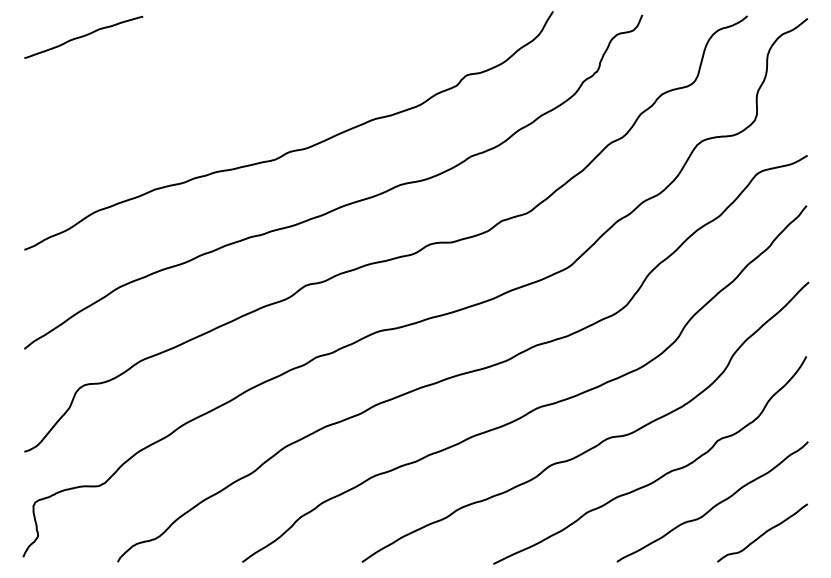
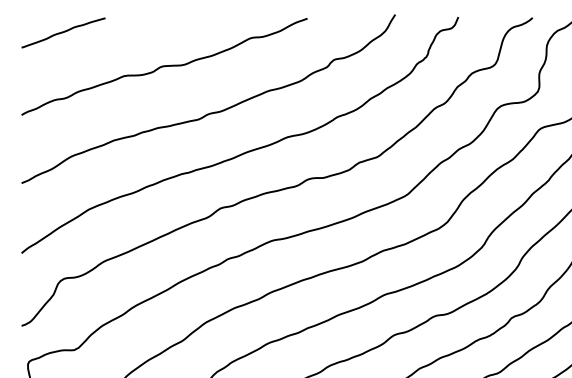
curve: (226, 85) -> (164, 66), added

